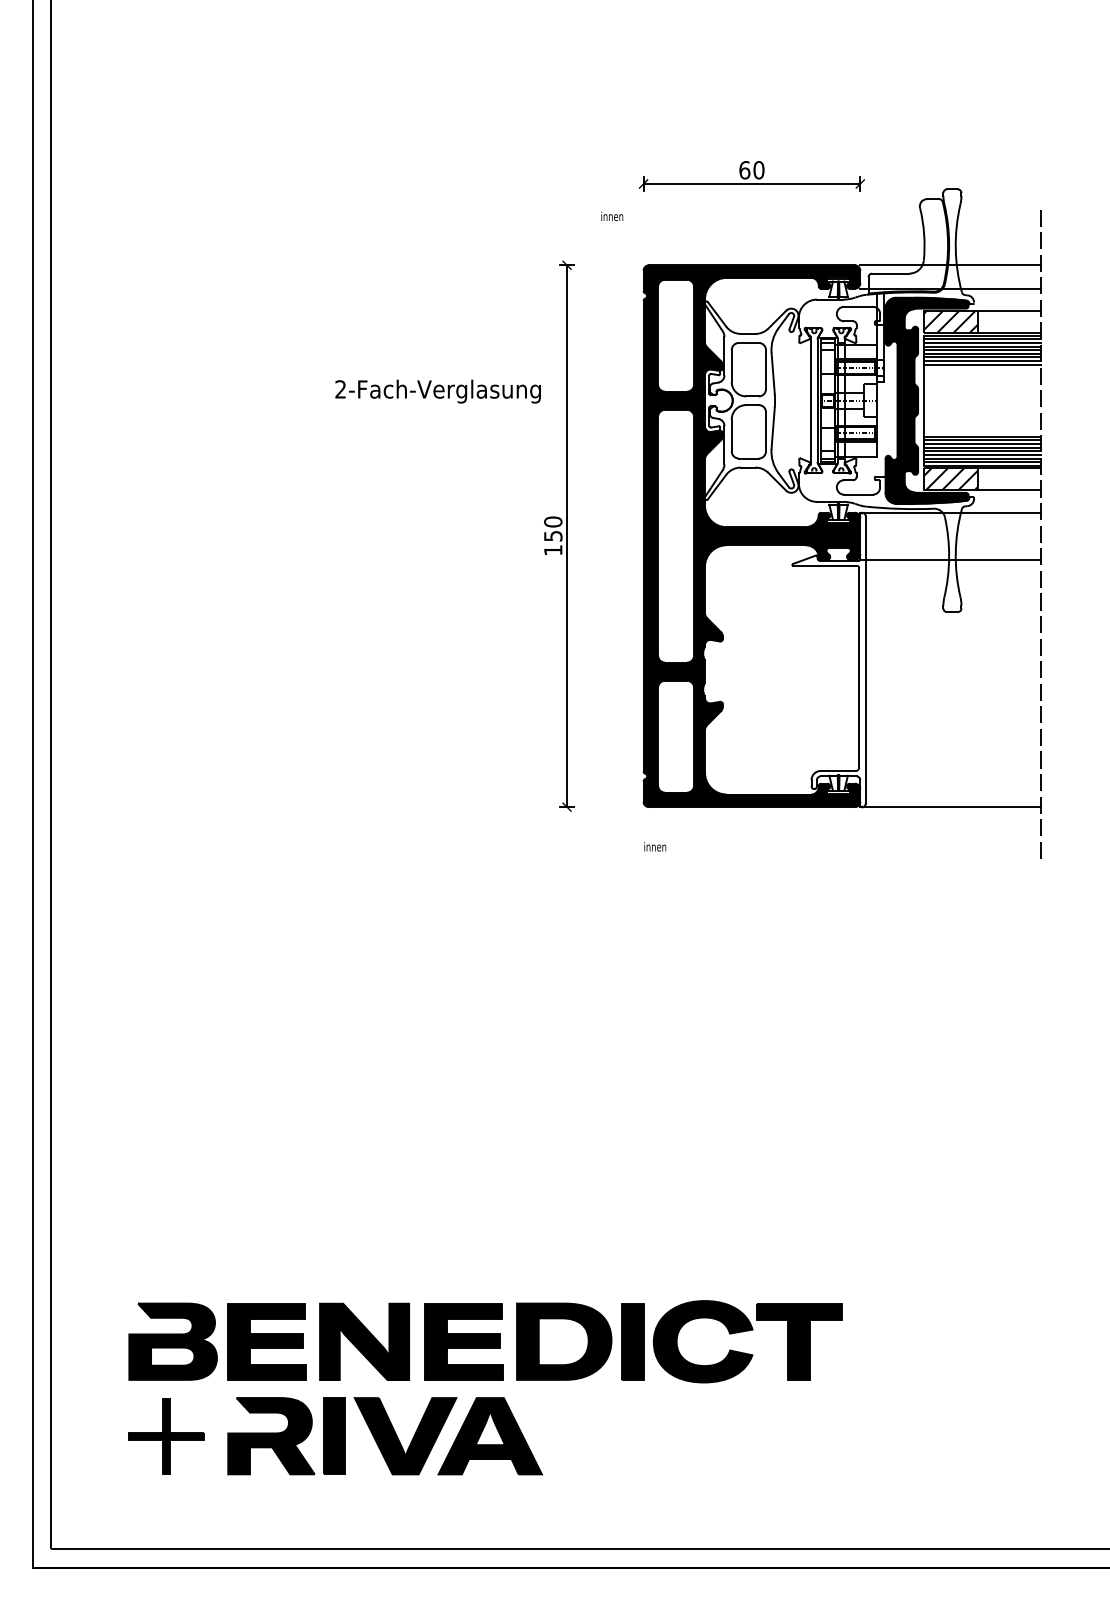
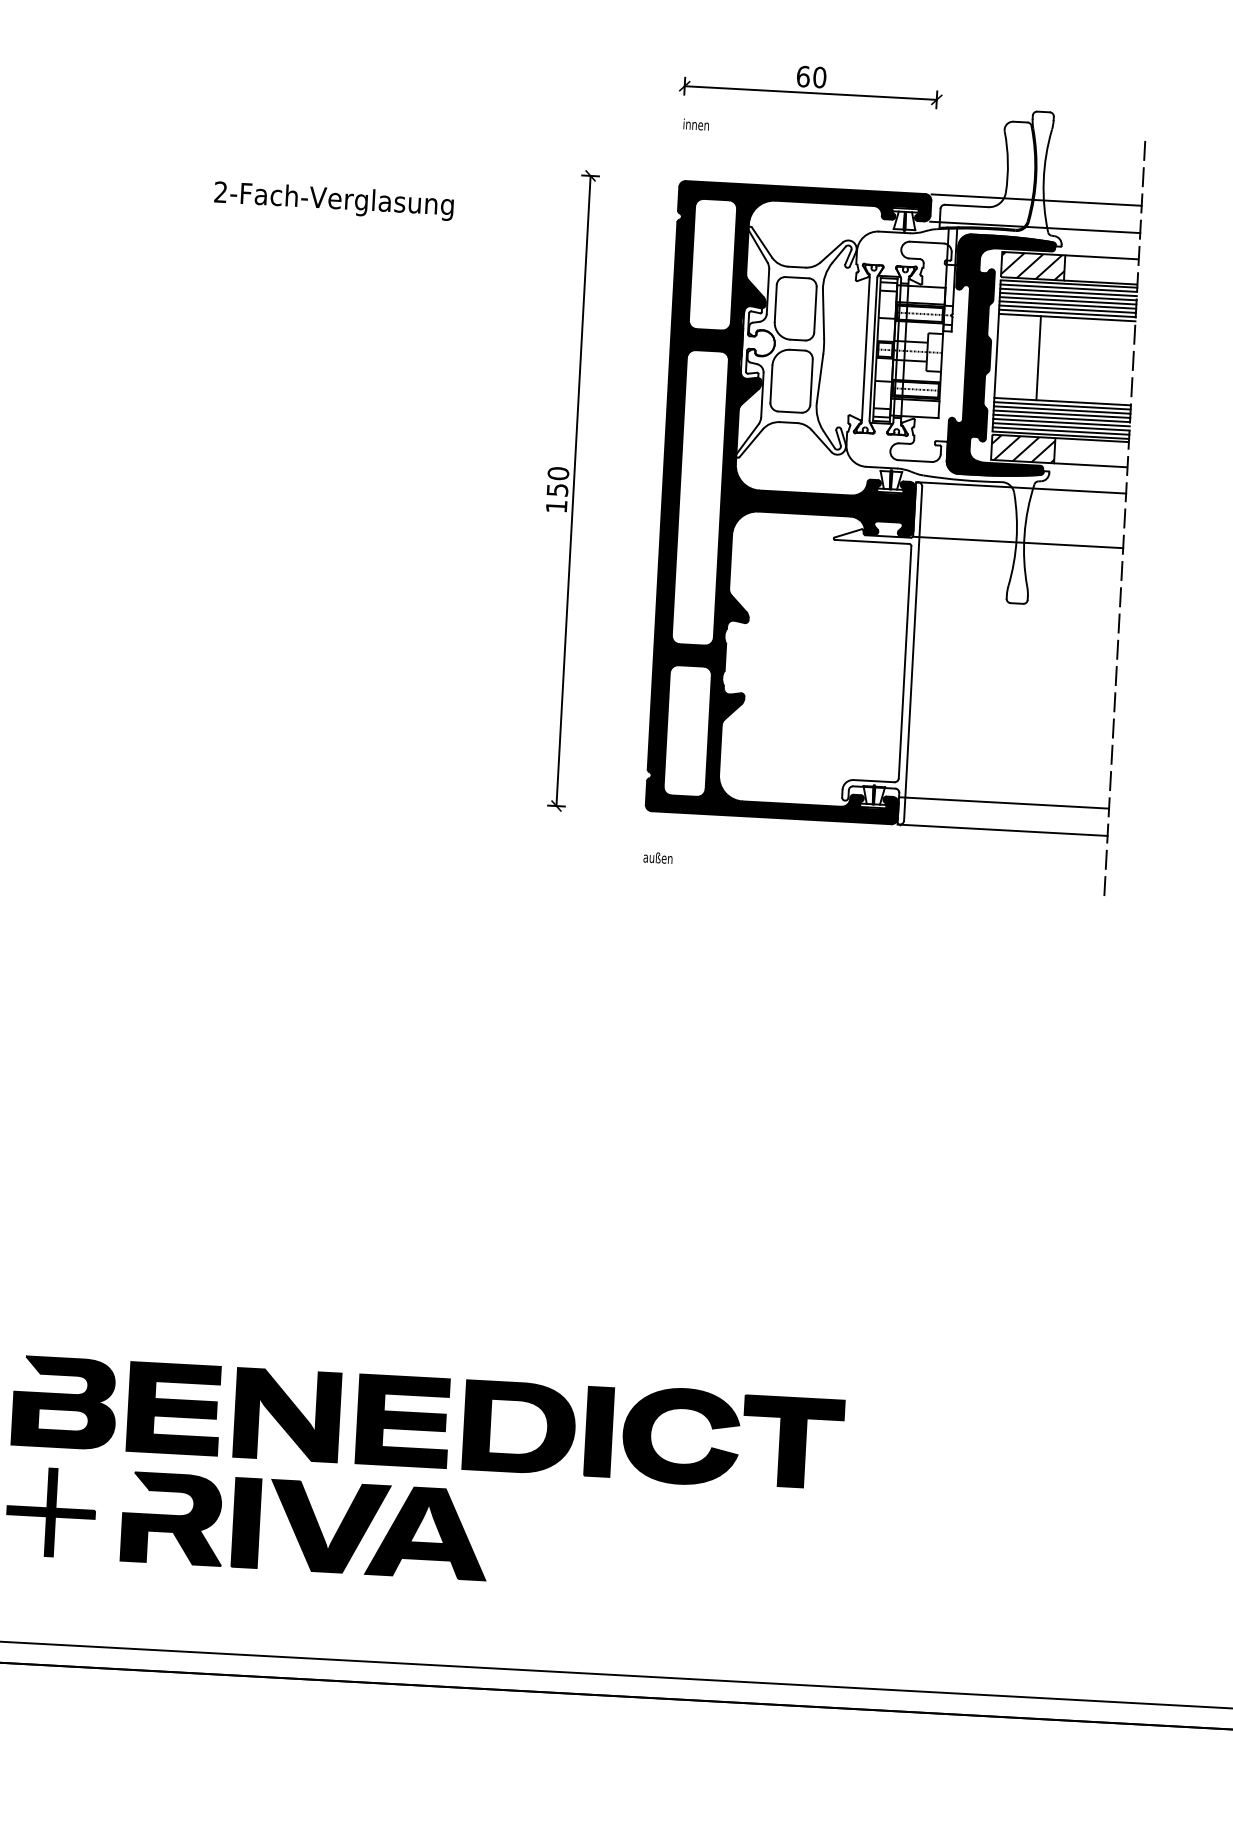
text: (612, 216) -> (696, 124), moved
text: (437, 391) -> (333, 200), moved
line: (959, 400) -> (1038, 357), added
line: (950, 783) -> (1003, 802), added
text: (656, 846) -> (658, 857), innen -> außen

